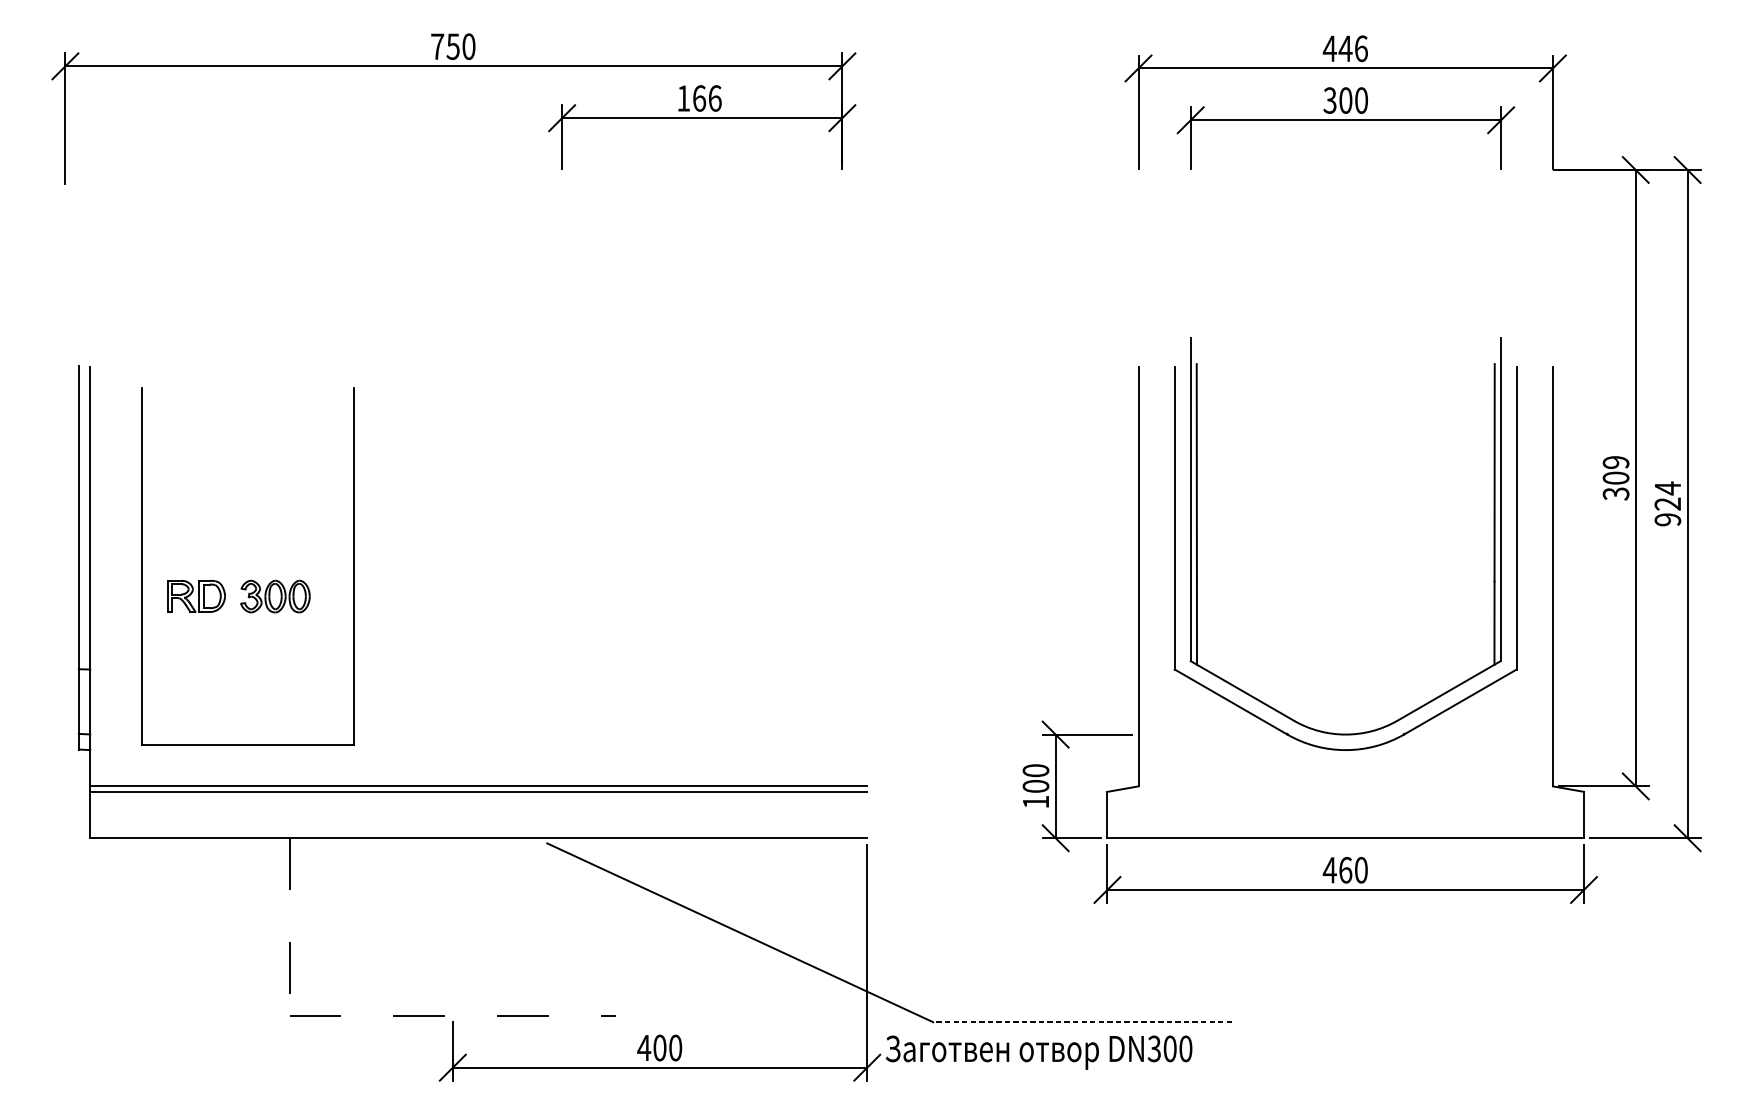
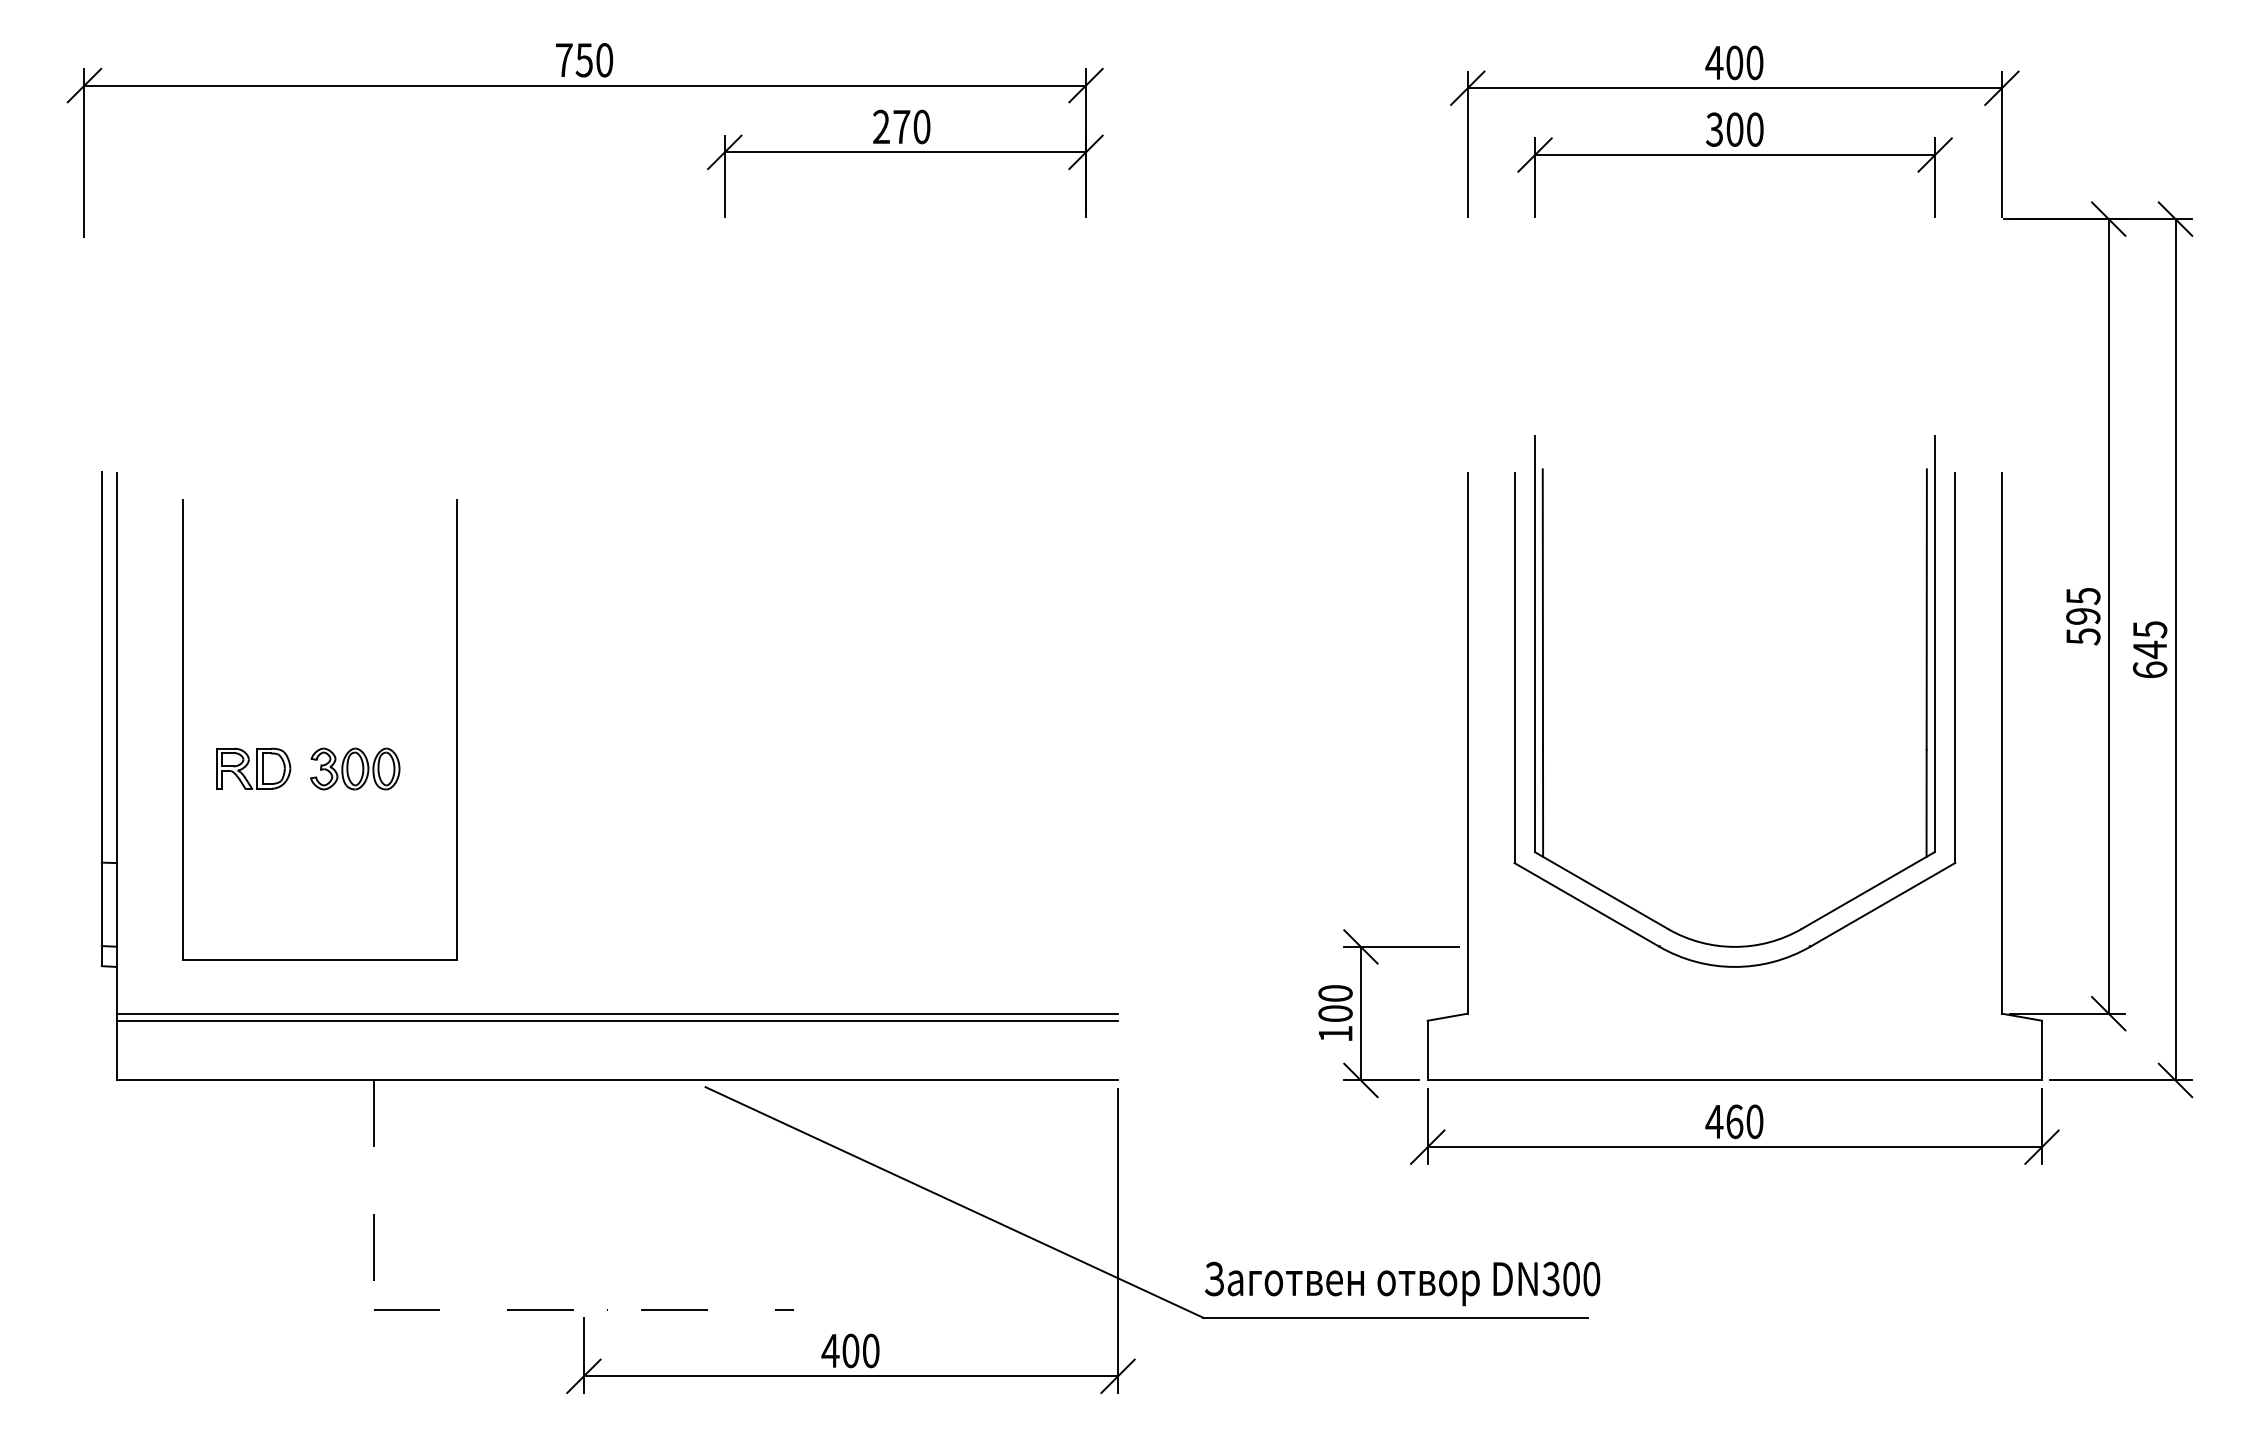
text: (1353, 48) -> (1744, 62), 446 -> 400
text: (699, 98) -> (901, 126), 166 -> 270
text: (1616, 478) -> (2083, 616), 309 -> 595
text: (1667, 503) -> (2149, 649), 924 -> 645
line: (1082, 1022) -> (1395, 1317), dashed -> solid
text: (1039, 1052) -> (1402, 1283), moved

